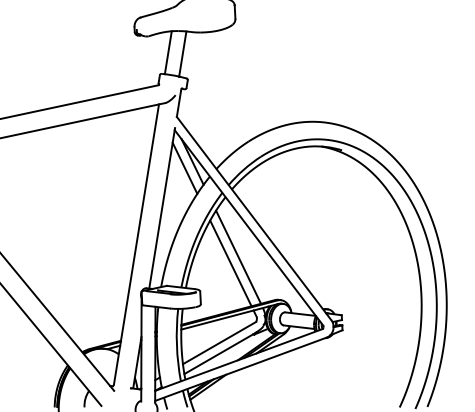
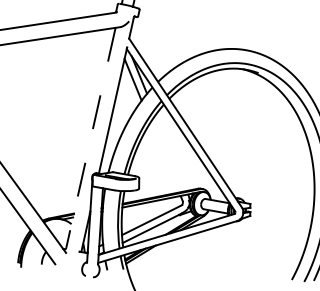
line: (136, 244) -> (90, 137), solid -> dashed
line: (238, 256) -> (171, 152), removed
line: (230, 263) -> (164, 157), removed

